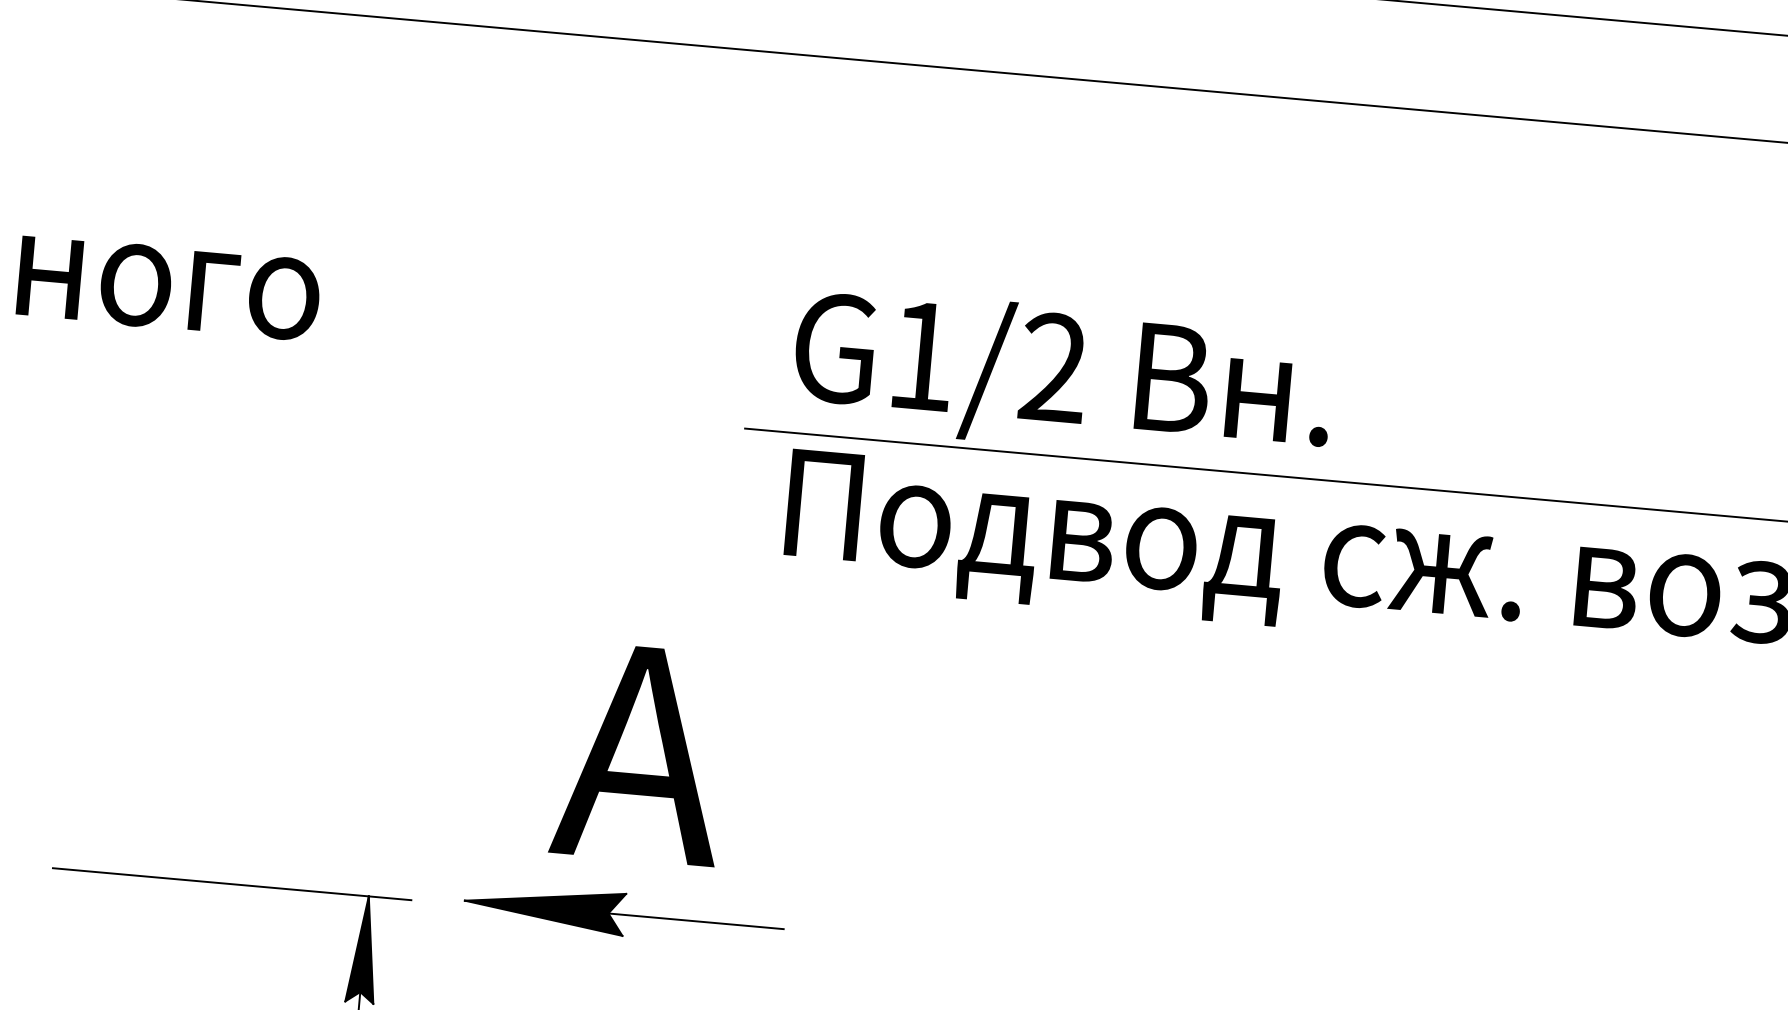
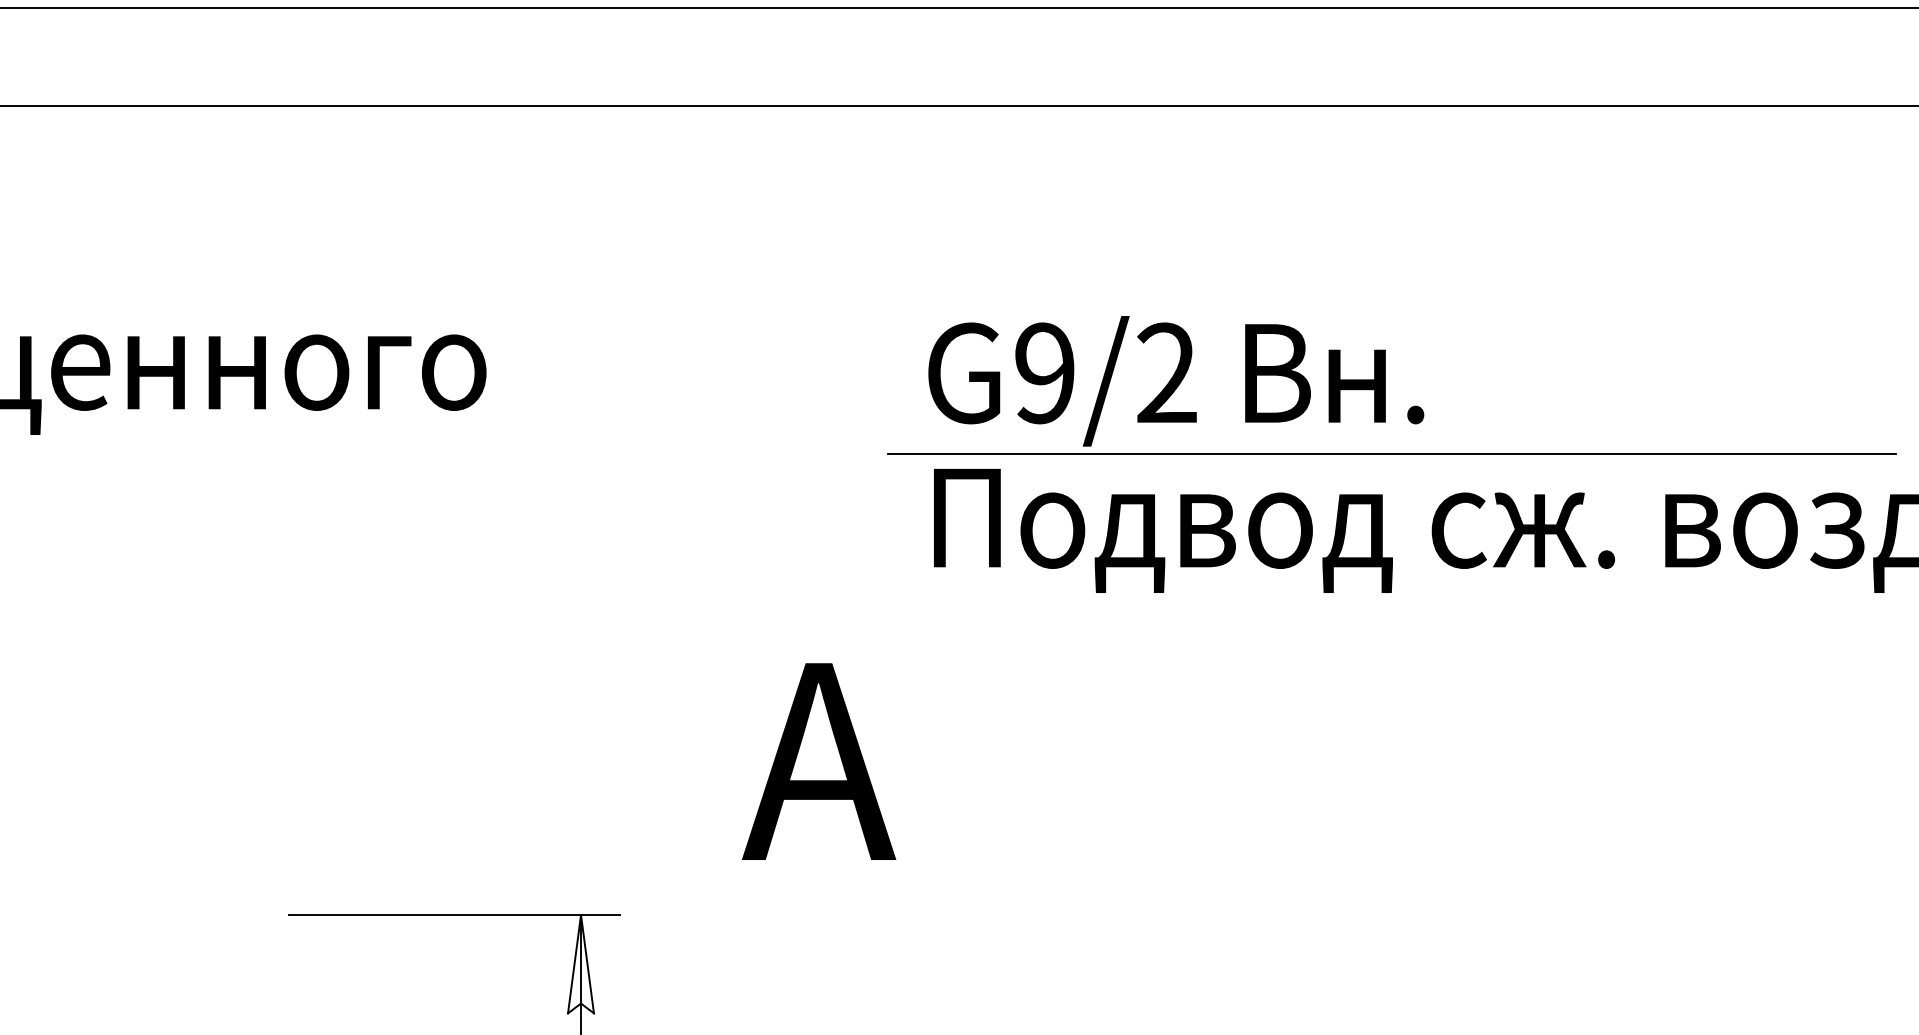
text: (921, 356) -> (1044, 373), G1/2 -> G9/2
part: (623, 914) -> (816, 910), removed
fill: (363, 948) -> (580, 963), removed

